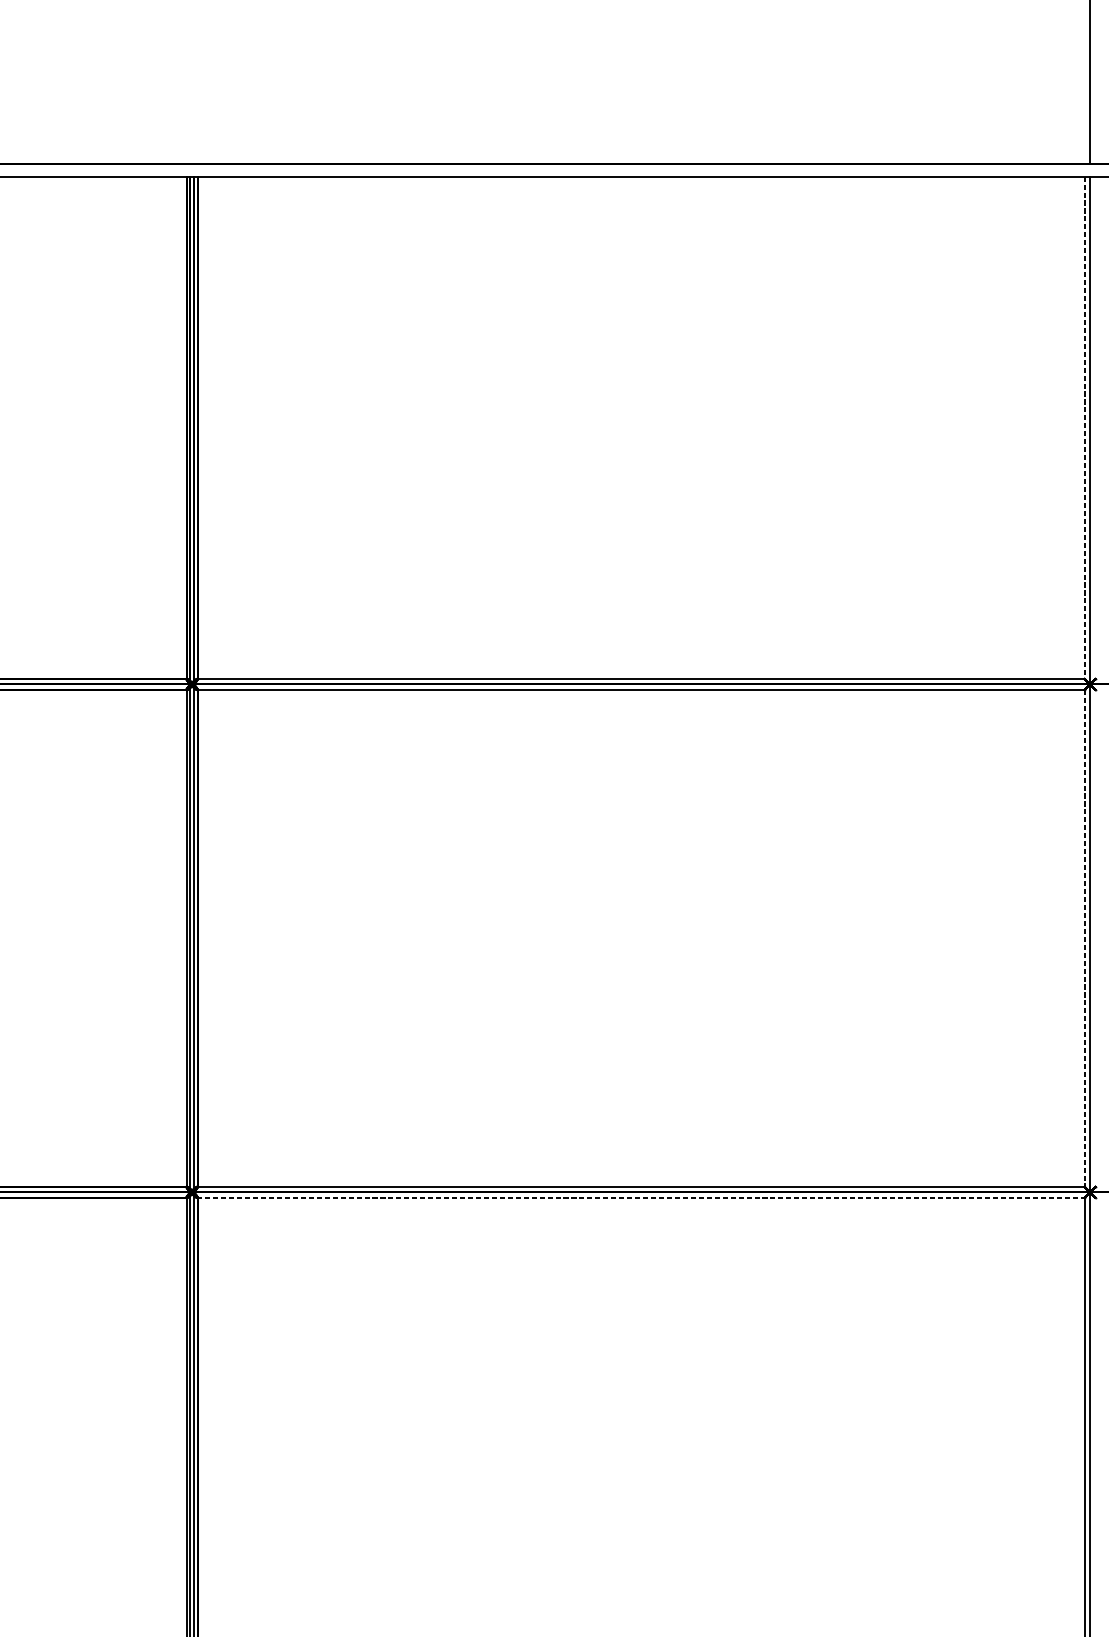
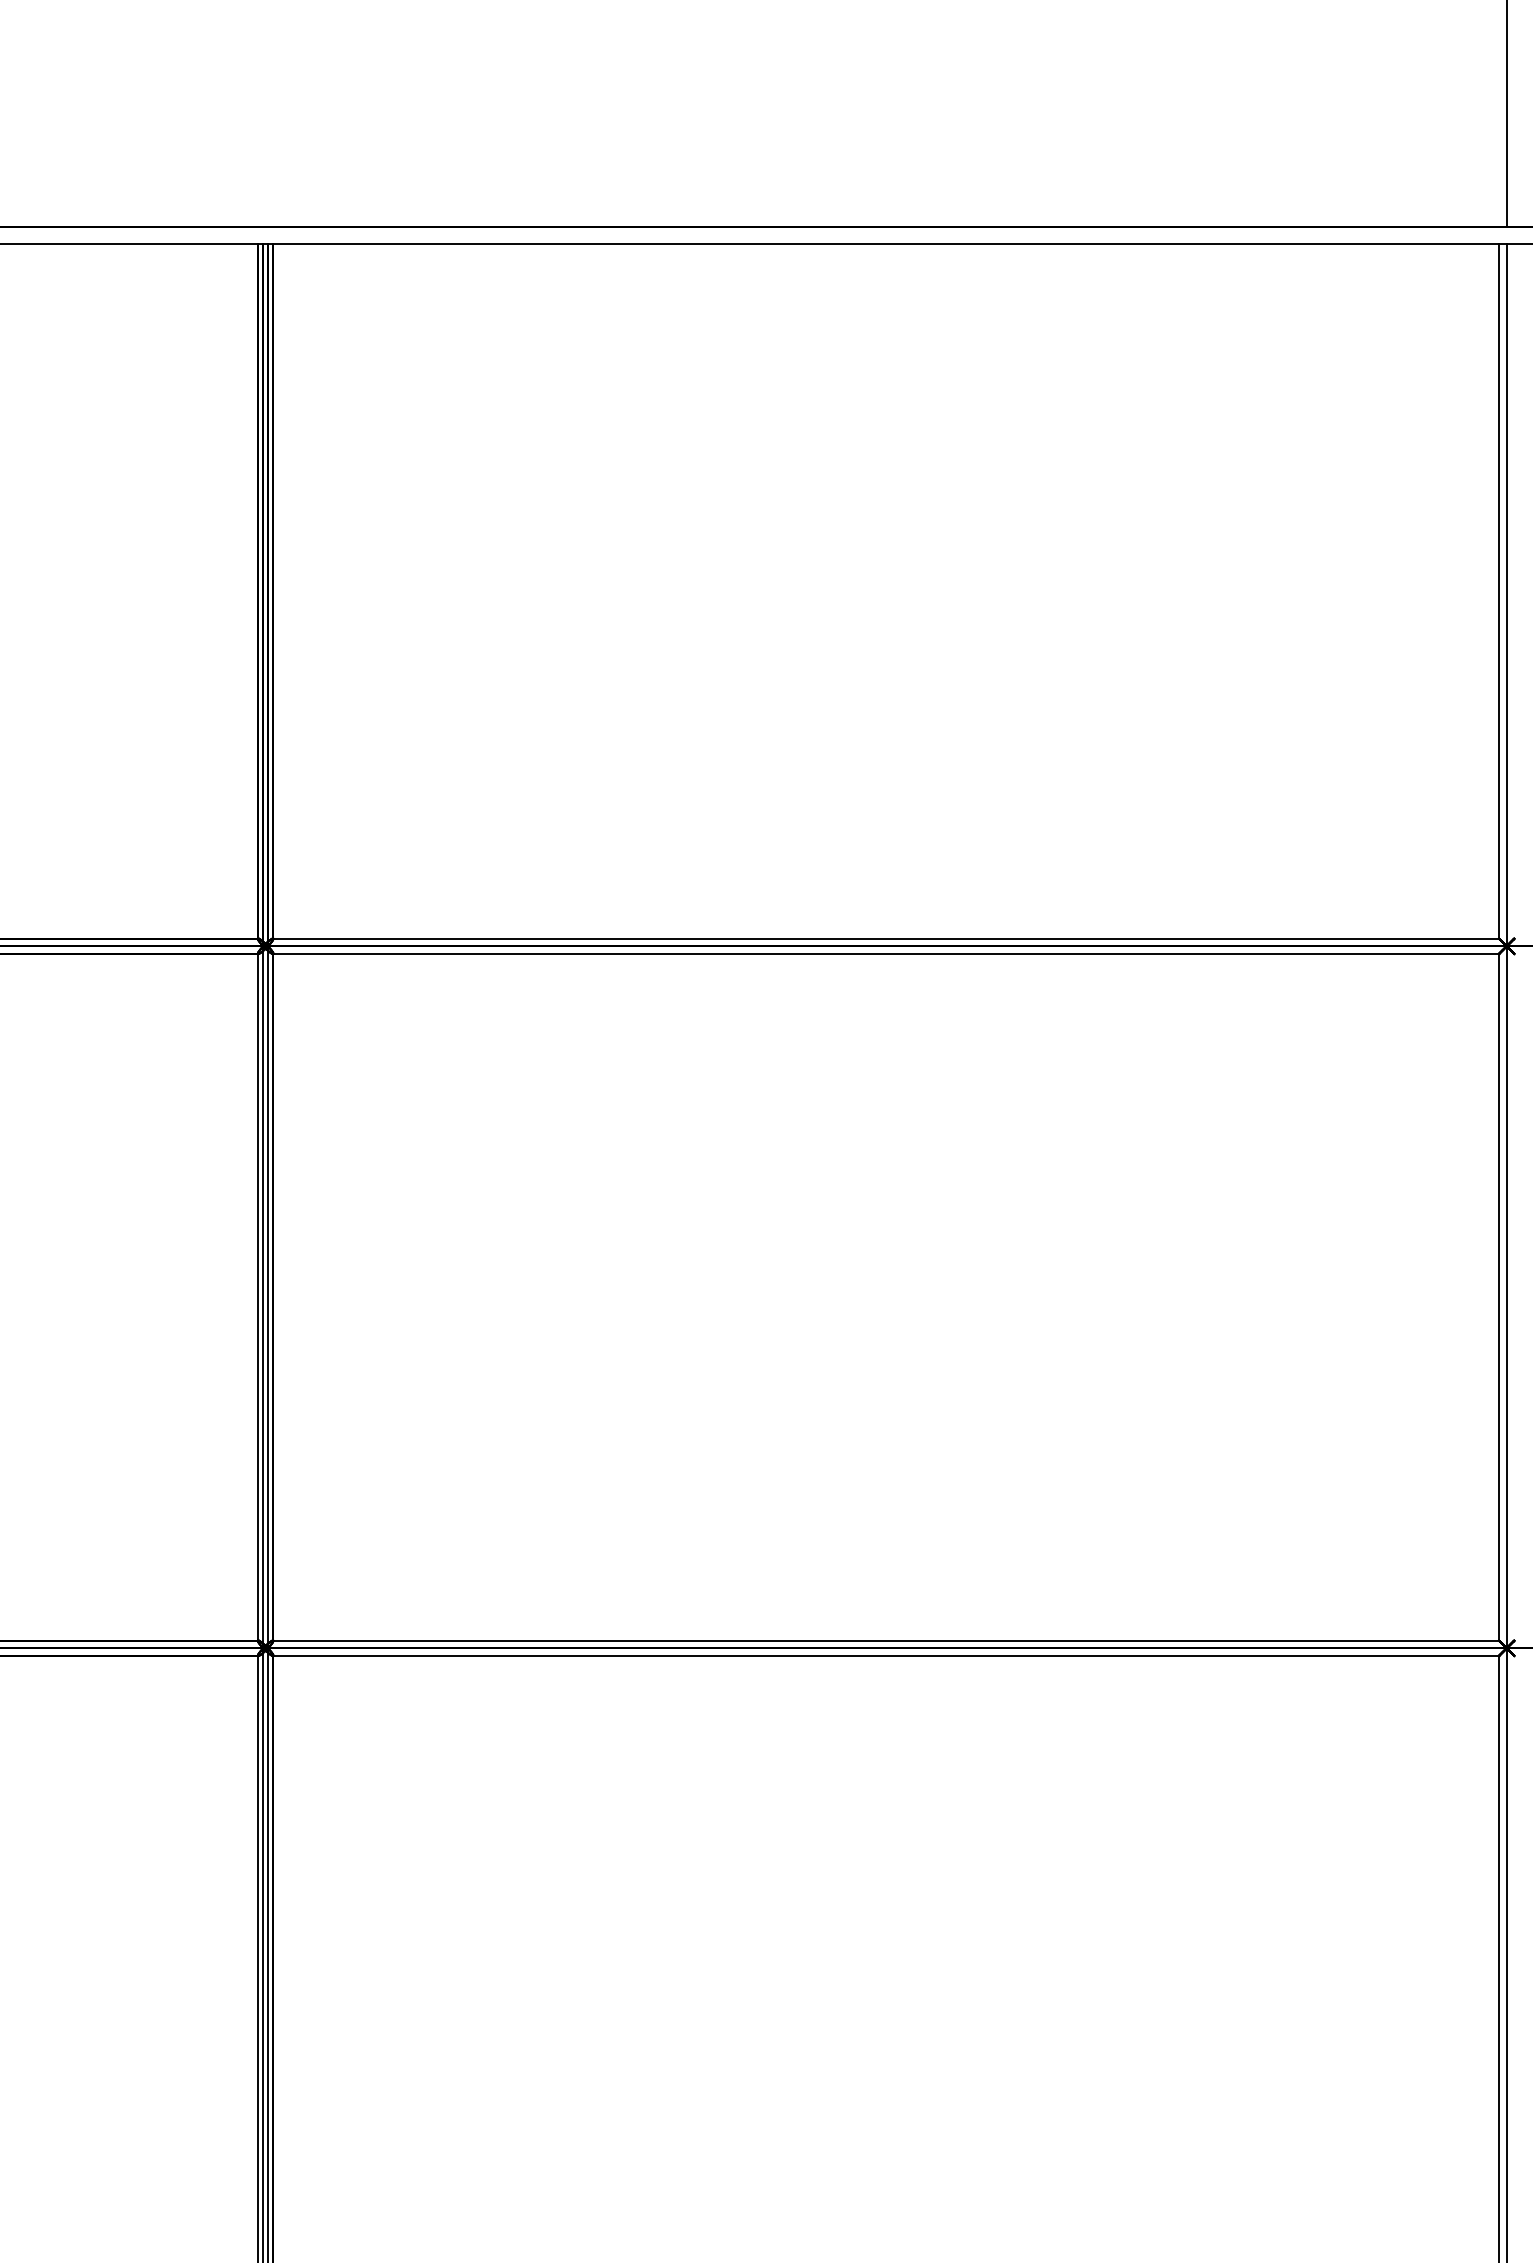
line: (1084, 427) -> (1499, 591), dashed -> solid
line: (1084, 938) -> (1499, 1297), dashed -> solid
line: (641, 1197) -> (886, 1655), dashed -> solid

